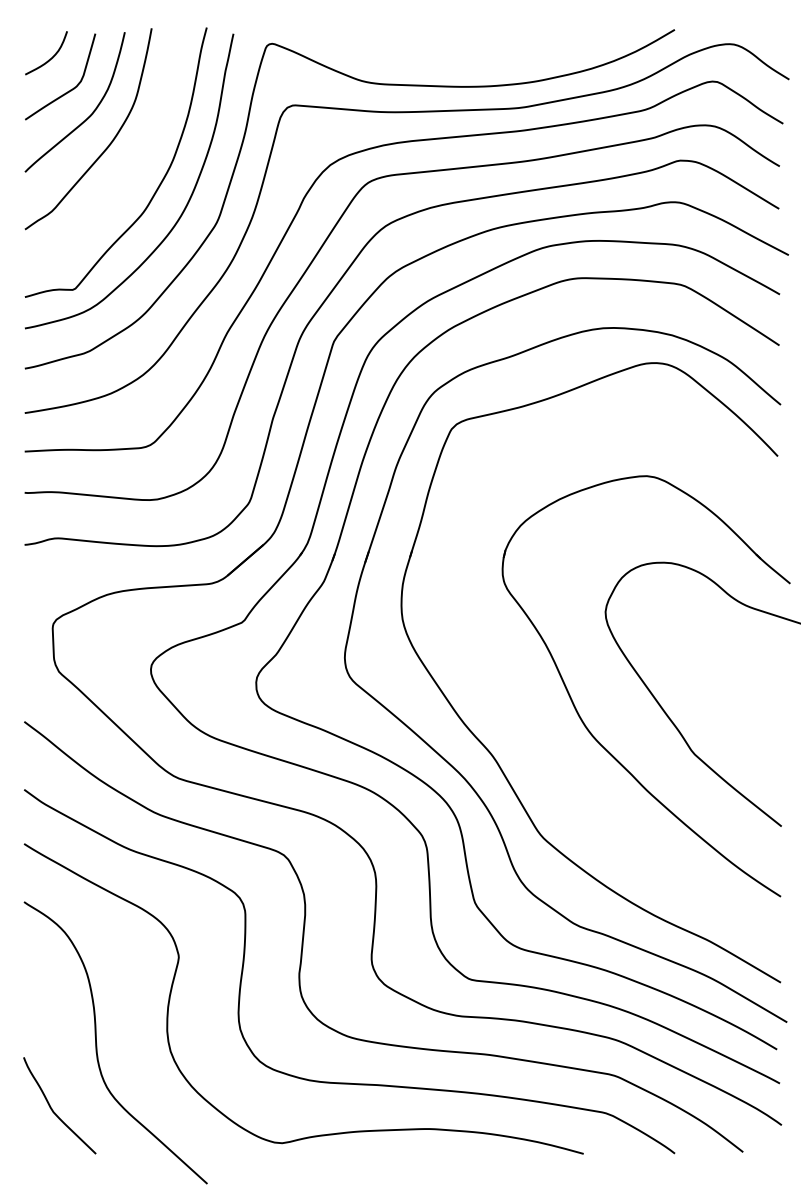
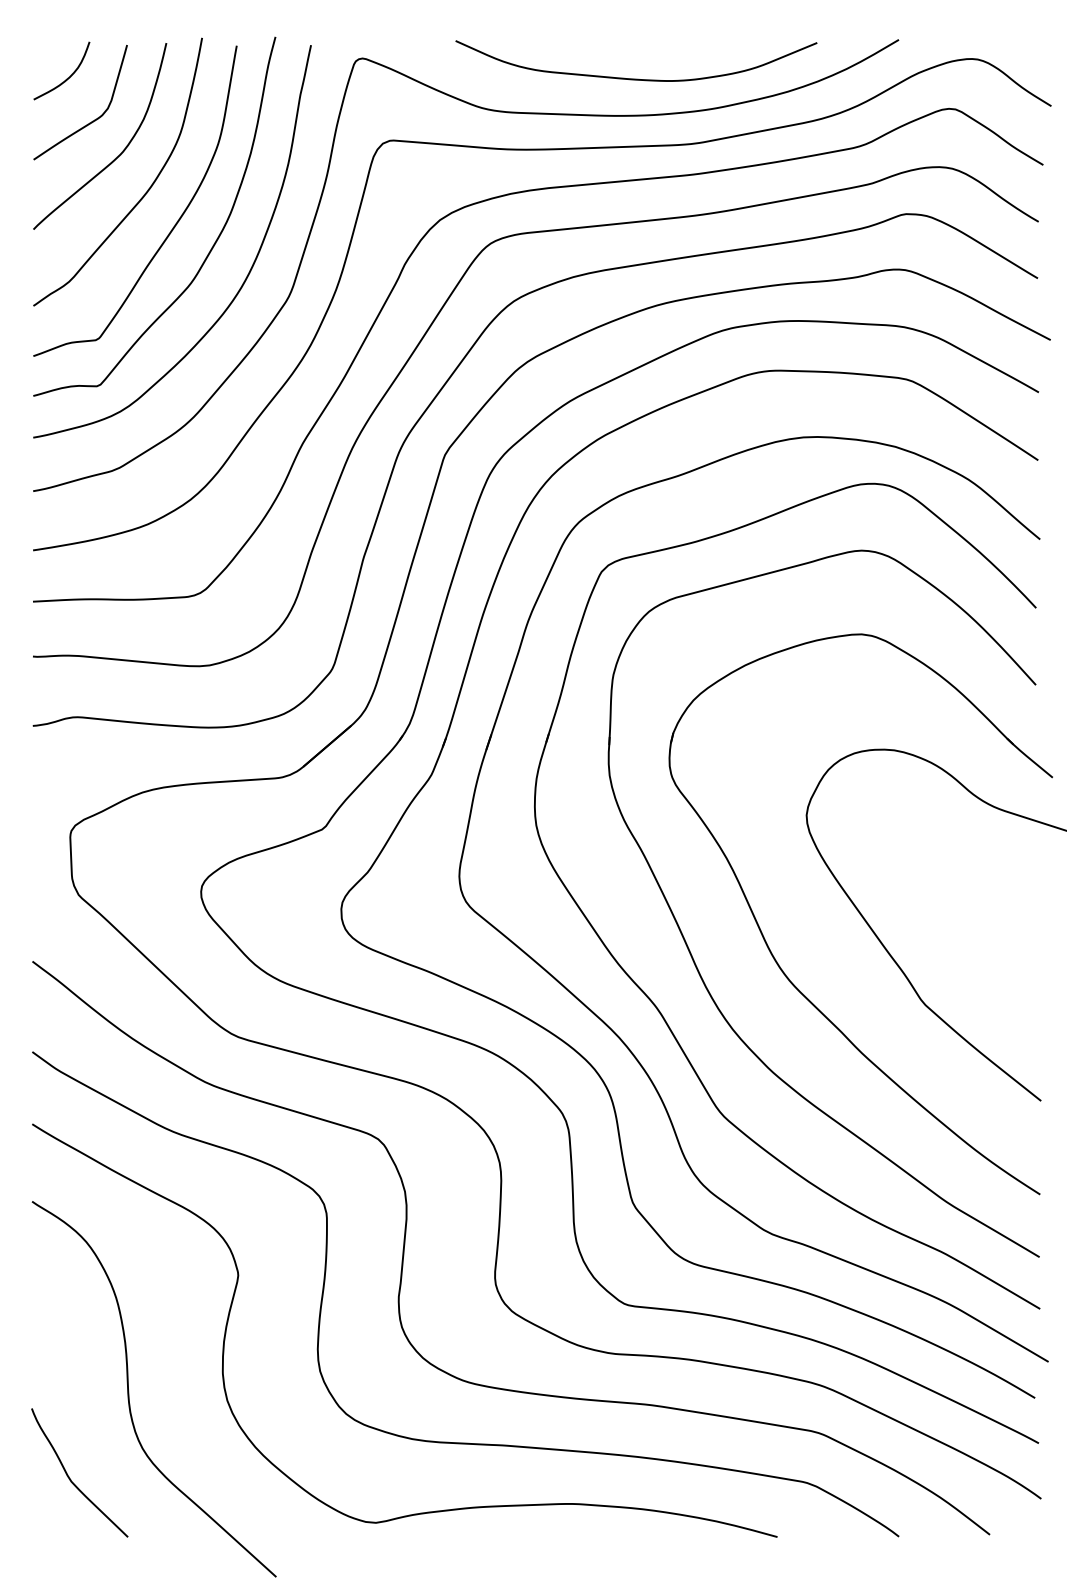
curve: (477, 58) -> (636, 78), added
curve: (130, 168) -> (173, 224), added
part: (520, 717) -> (693, 955), added

